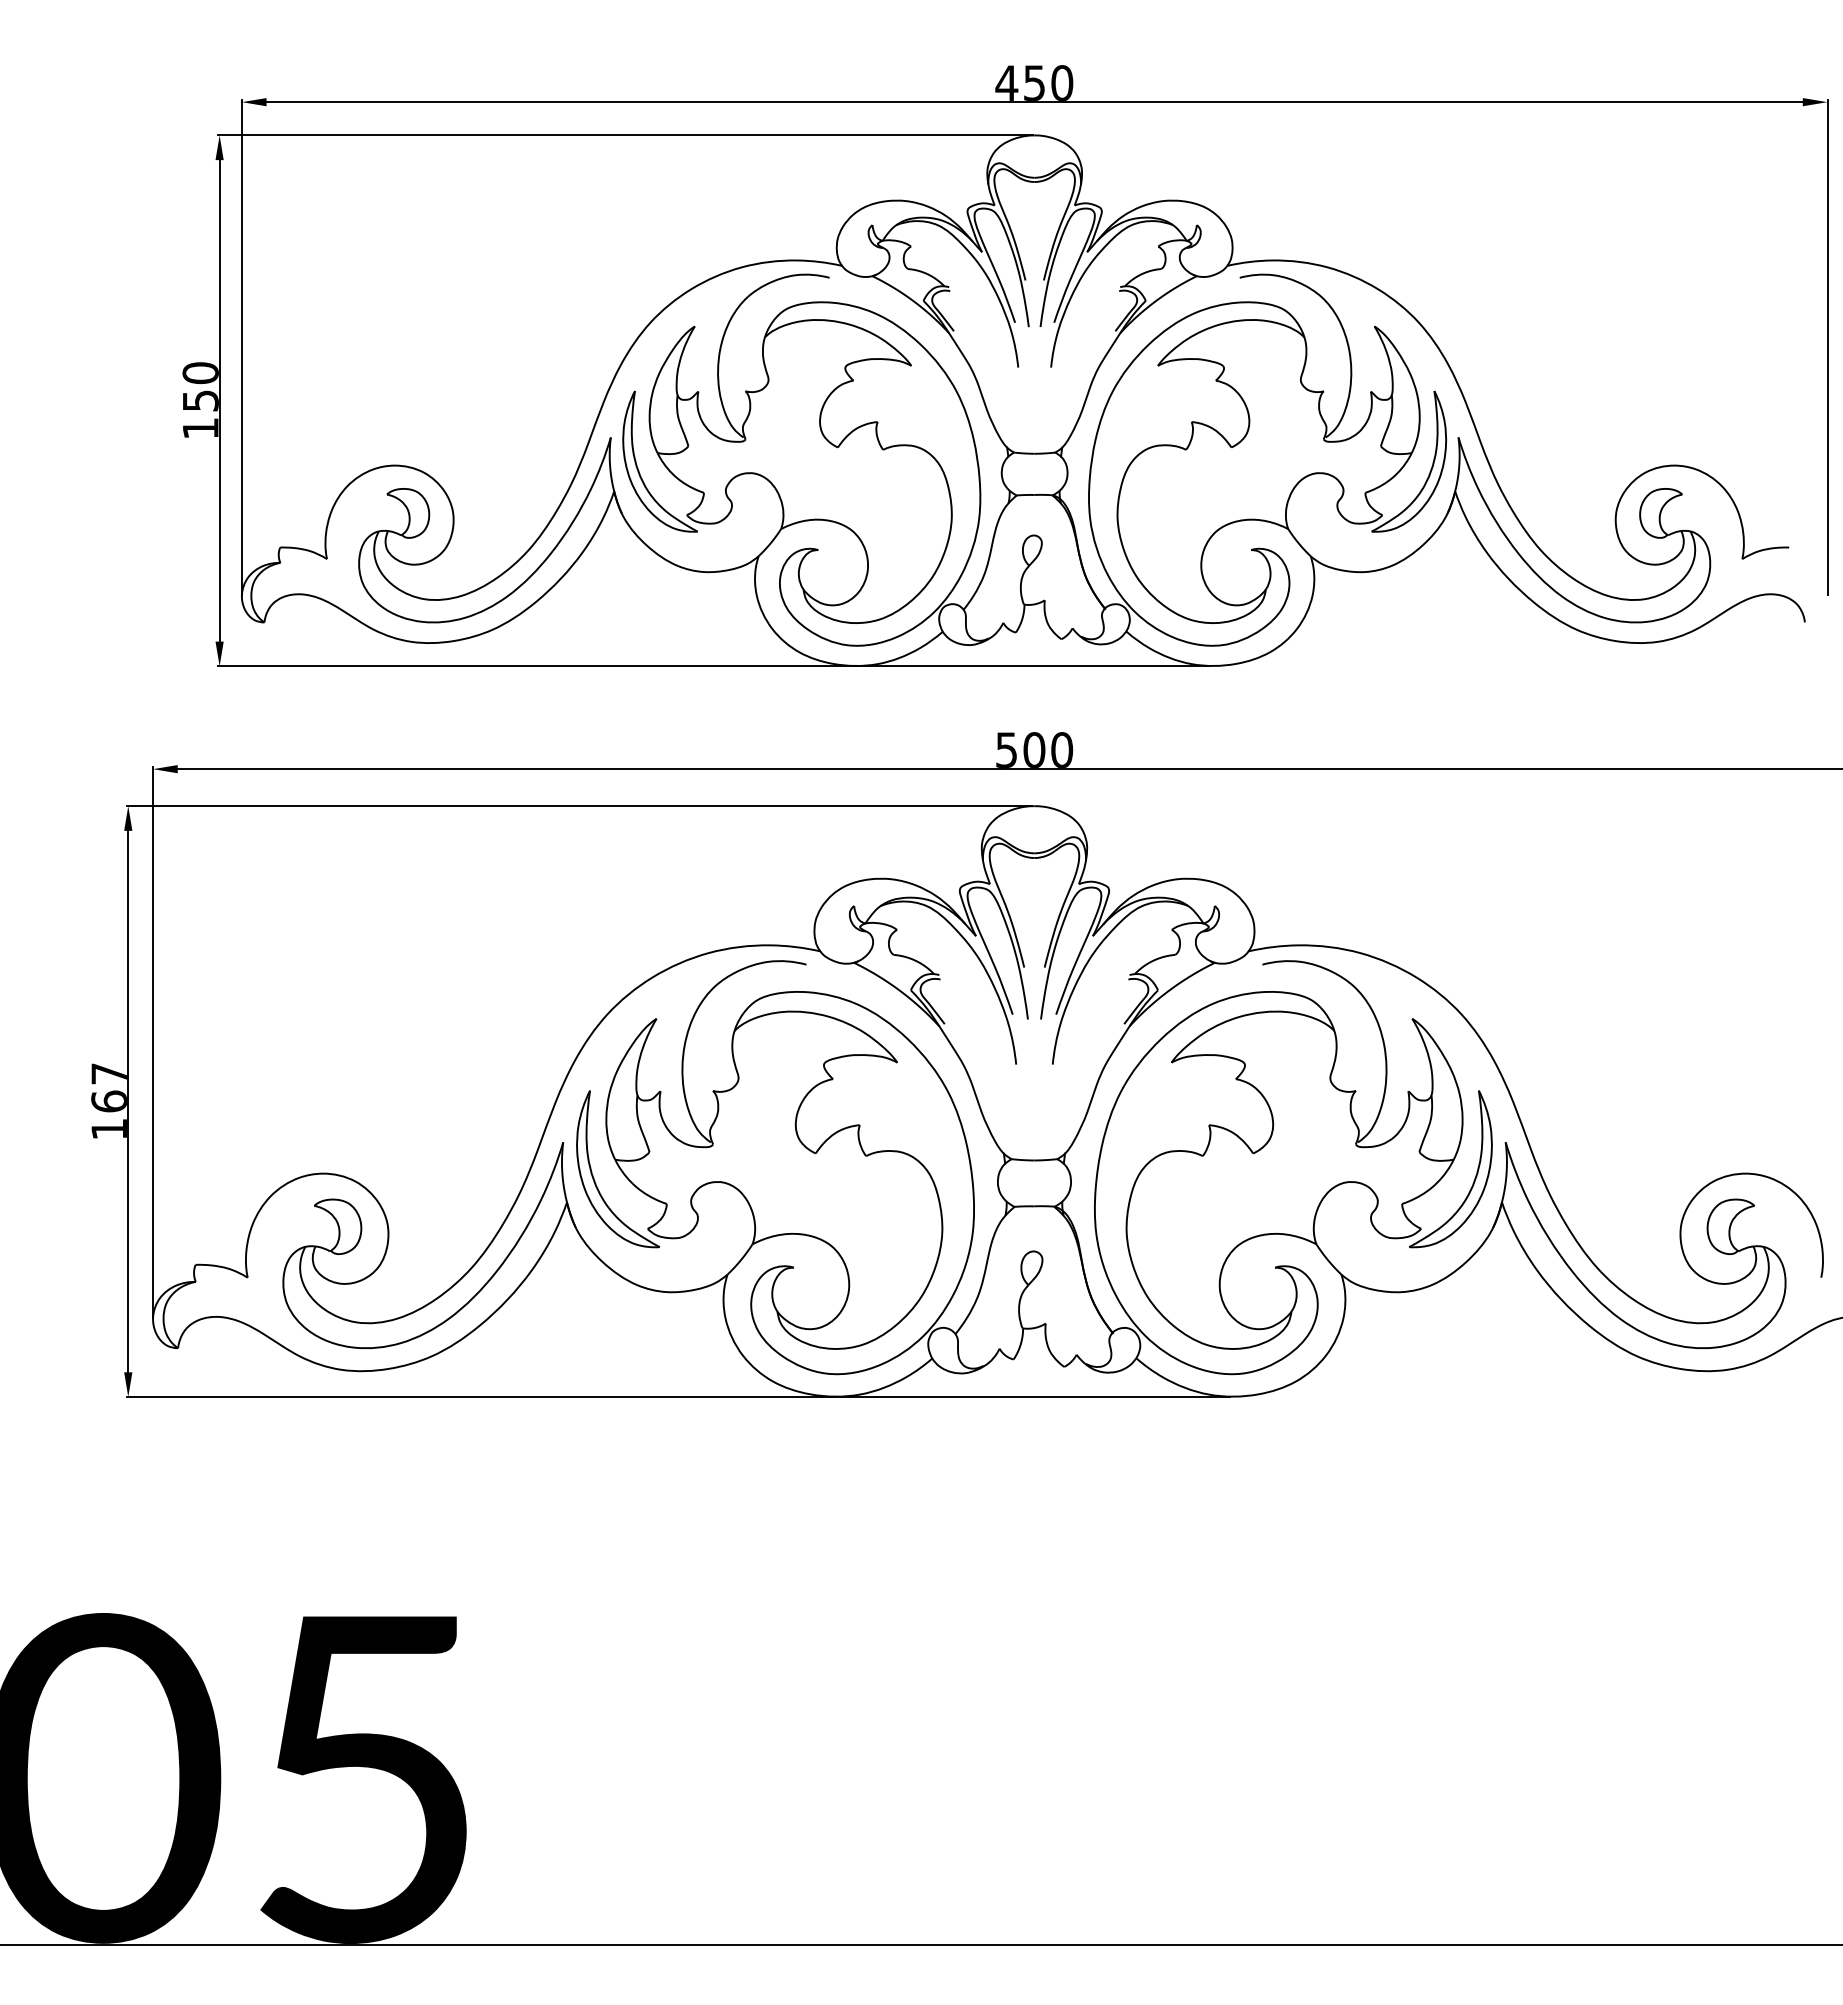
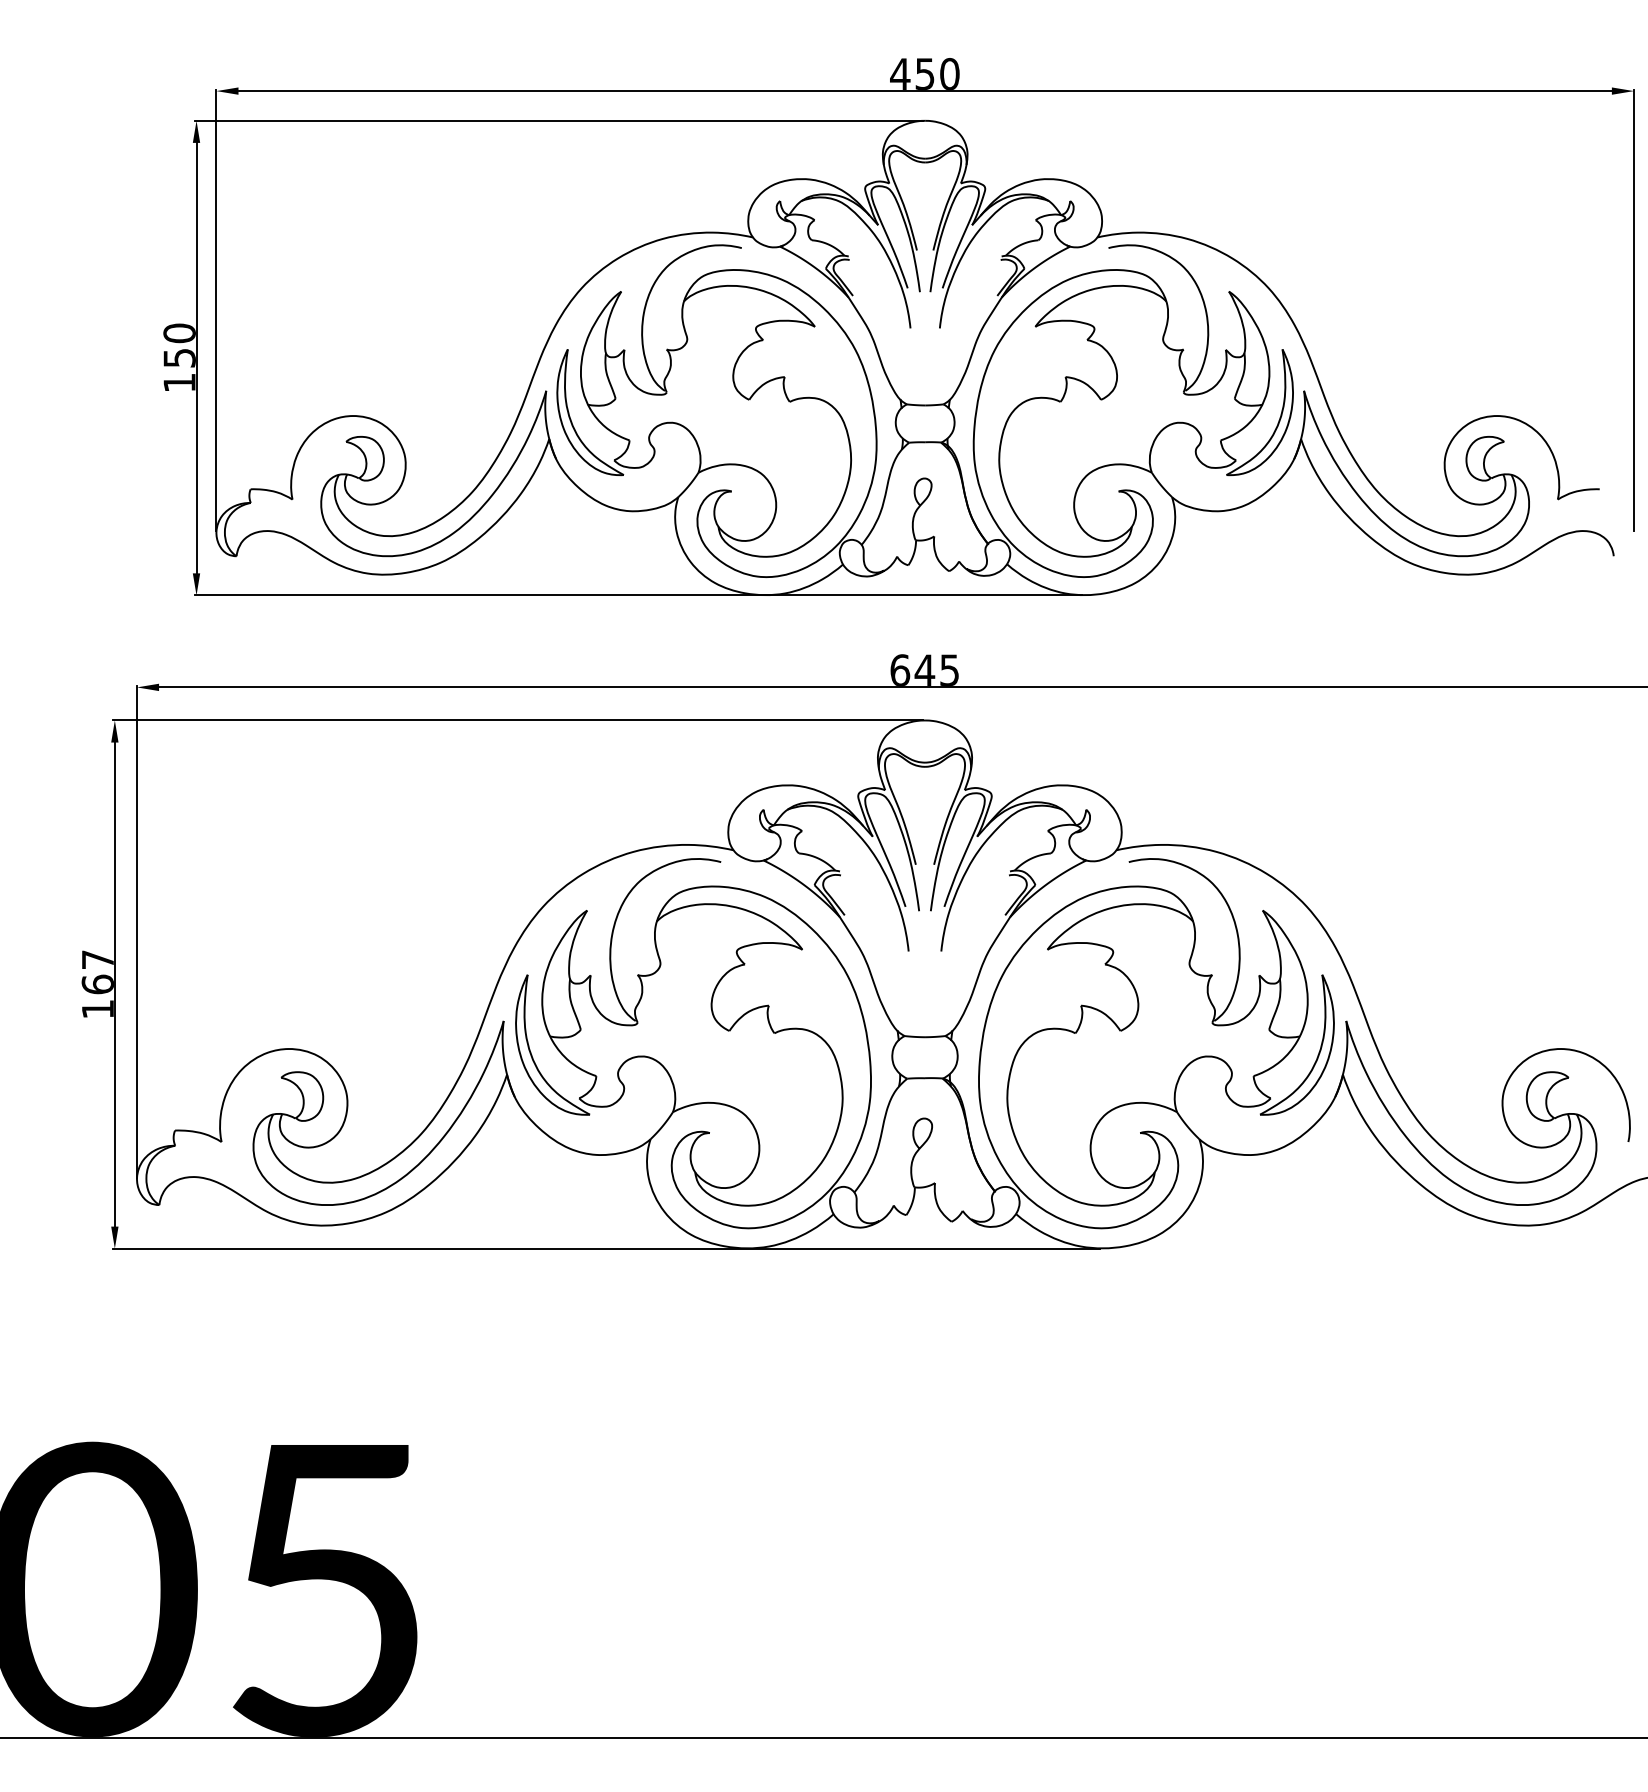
text: (1034, 749) -> (925, 669), 500 -> 645

